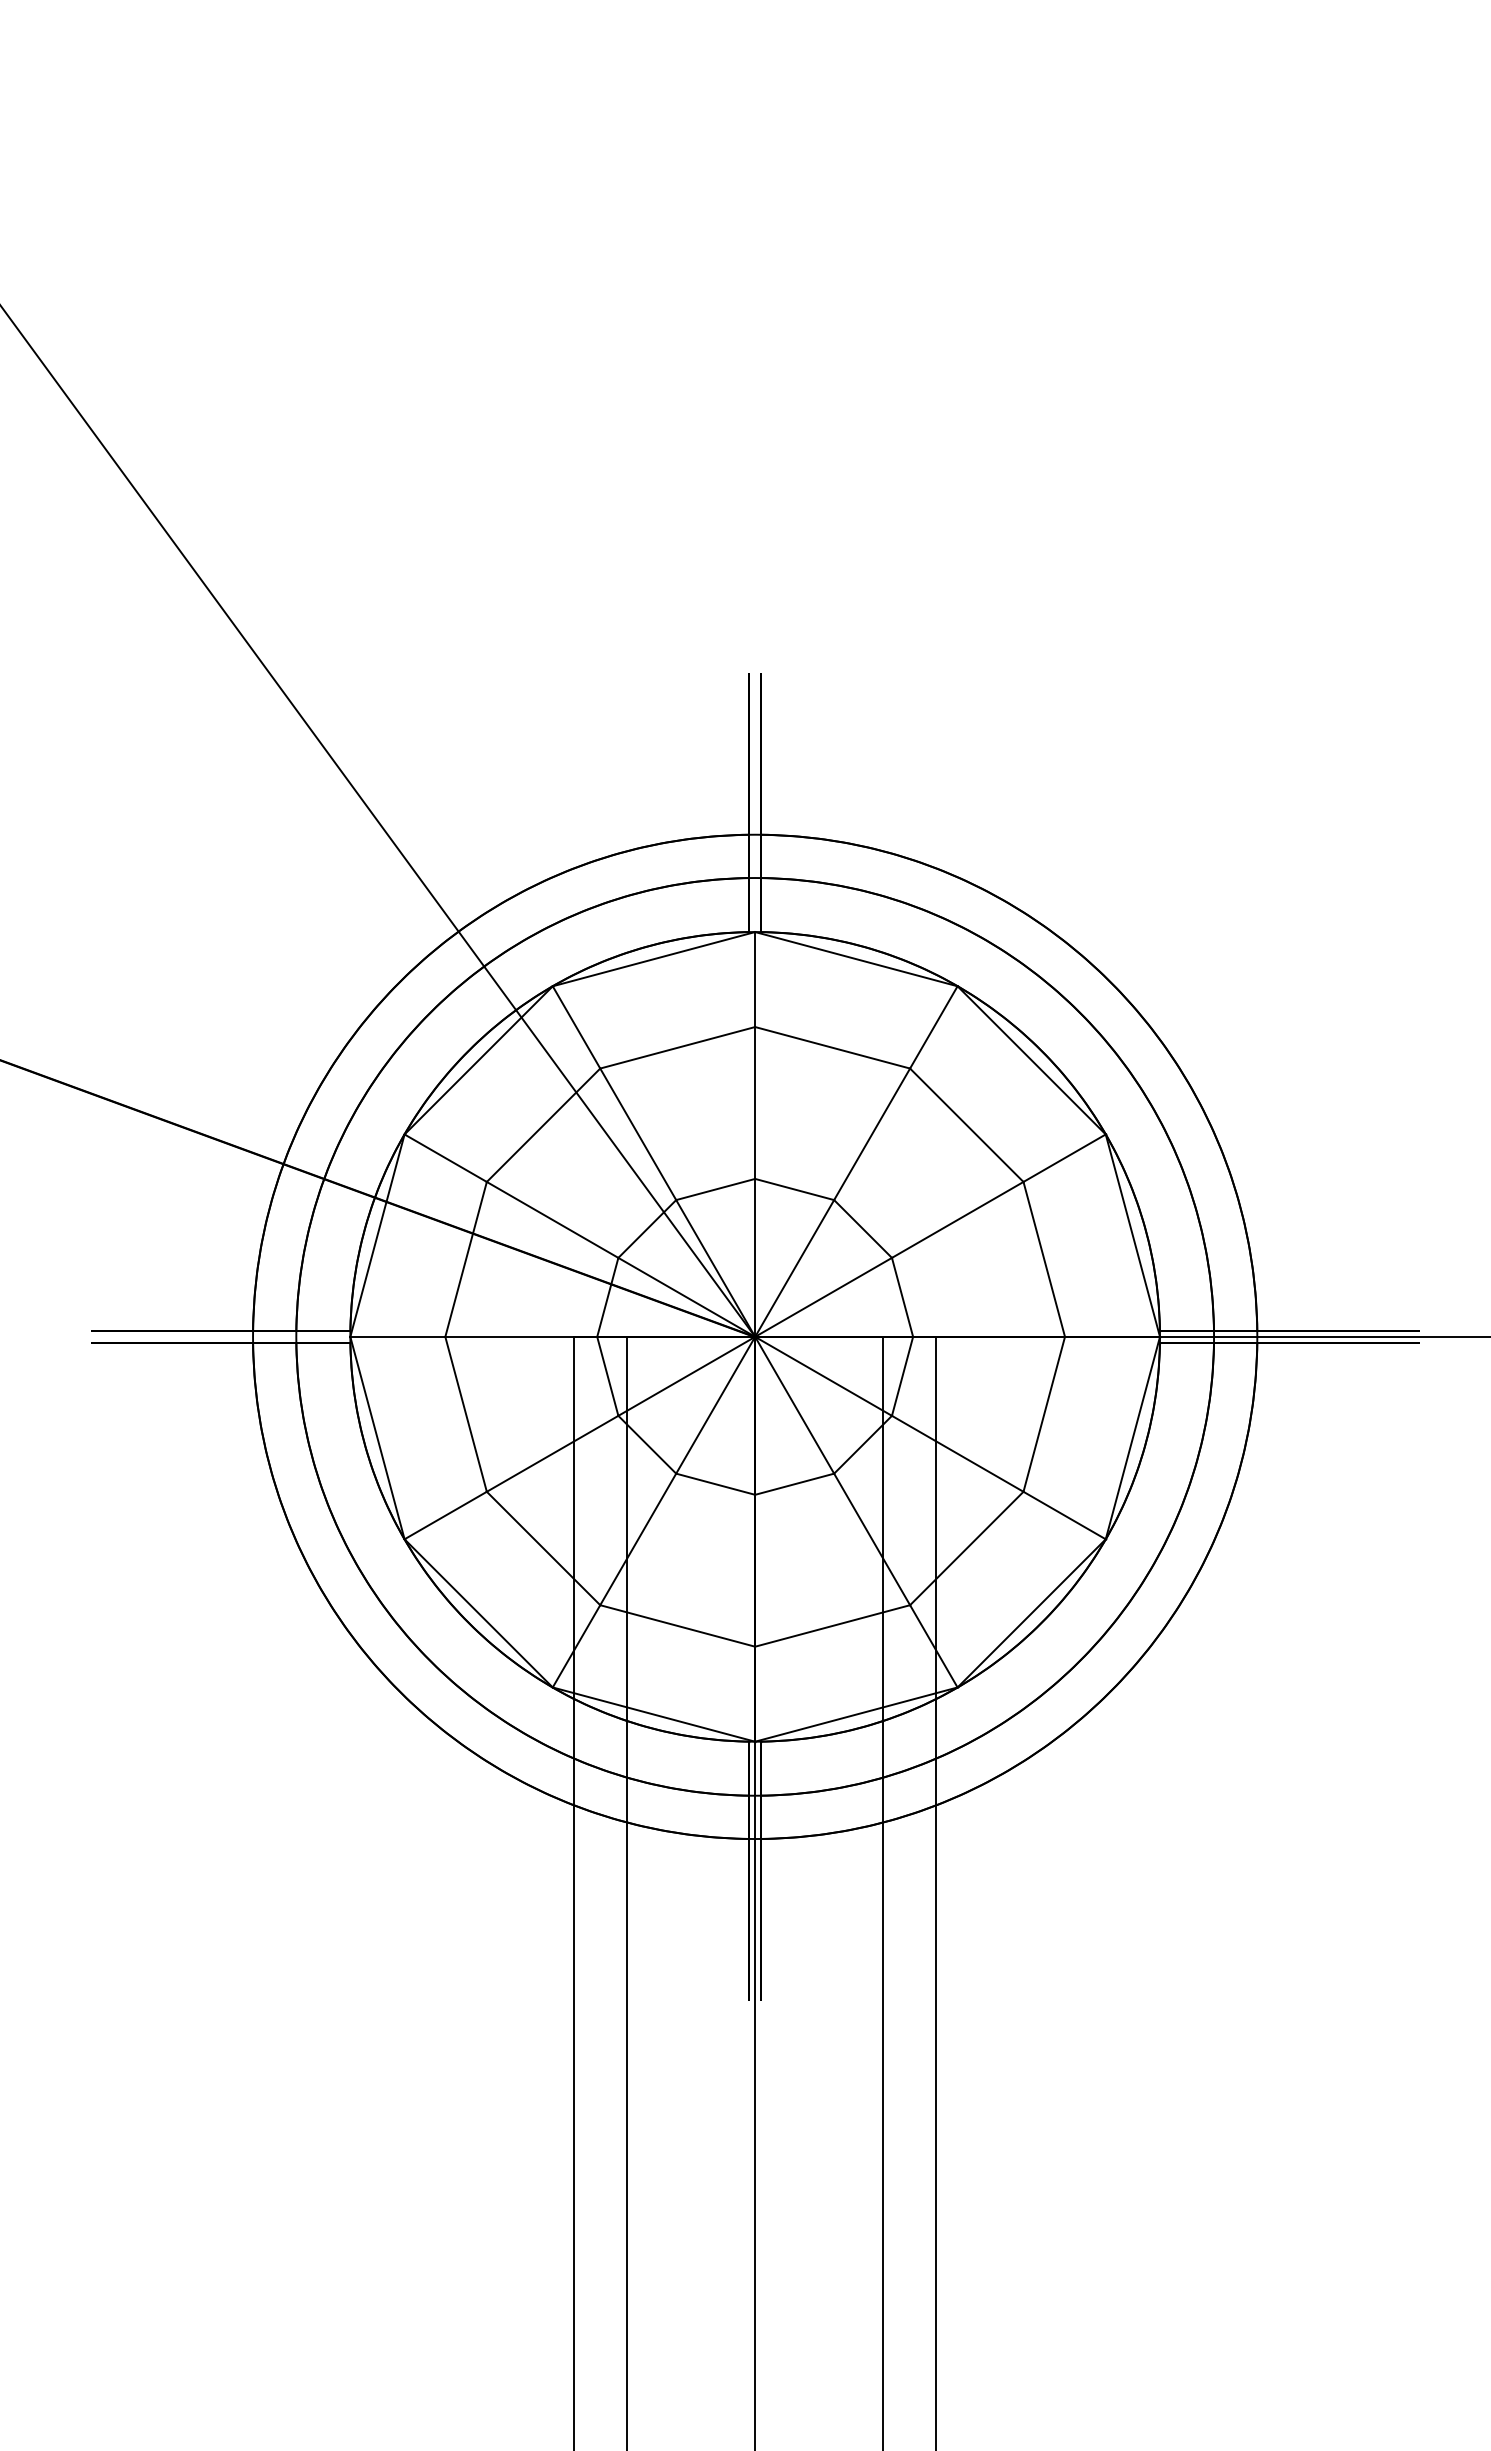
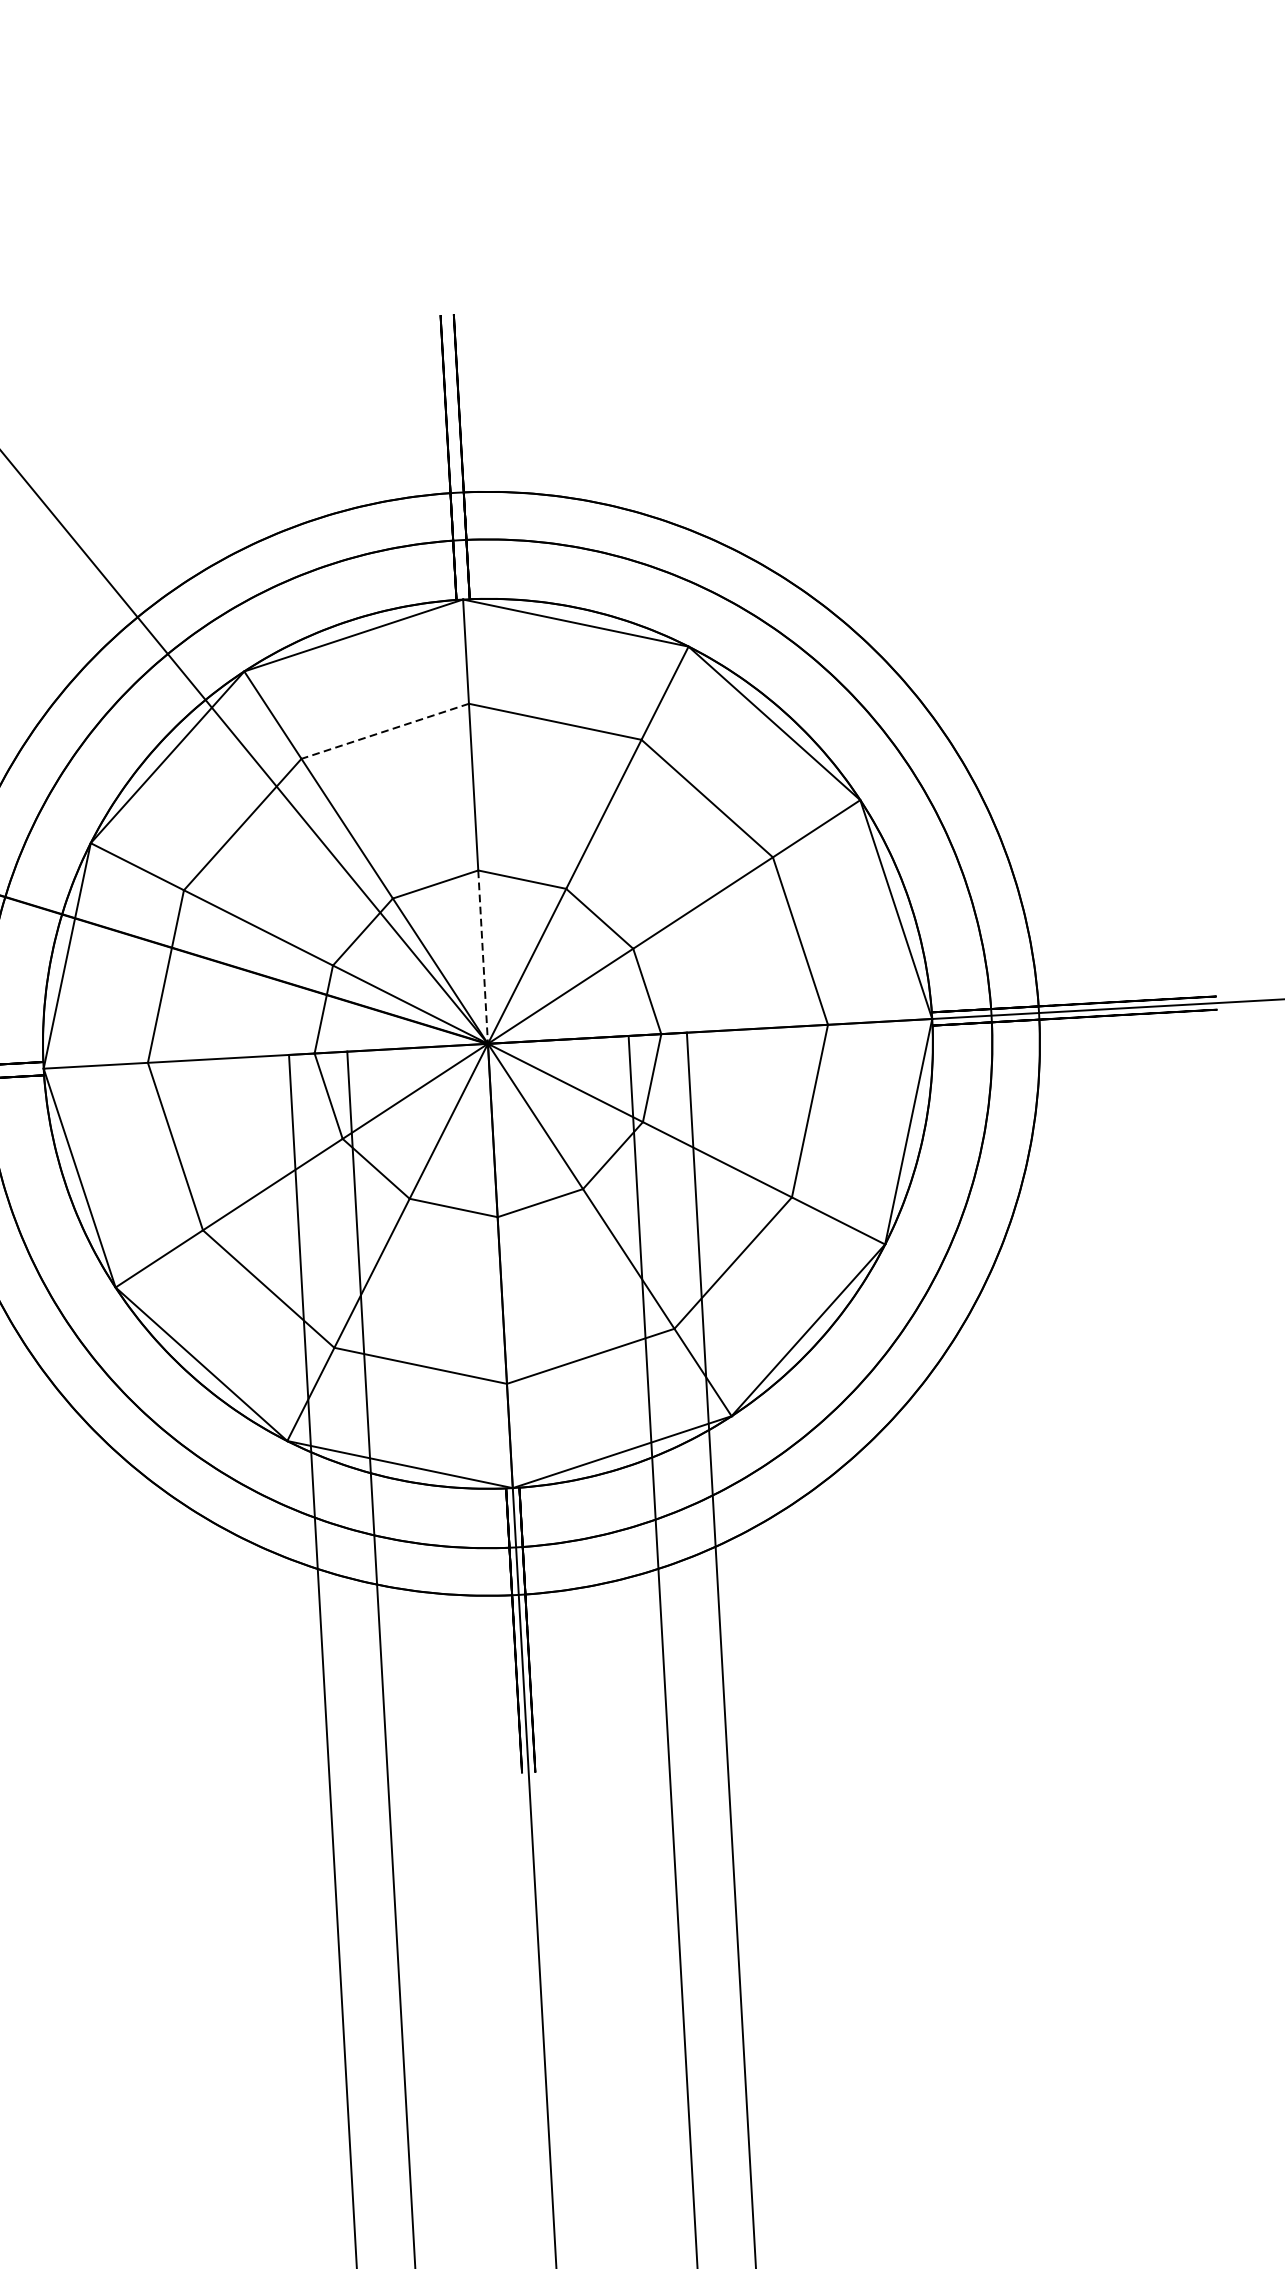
line: (677, 1047) -> (384, 731), solid -> dashed
line: (755, 1257) -> (483, 956), solid -> dashed

